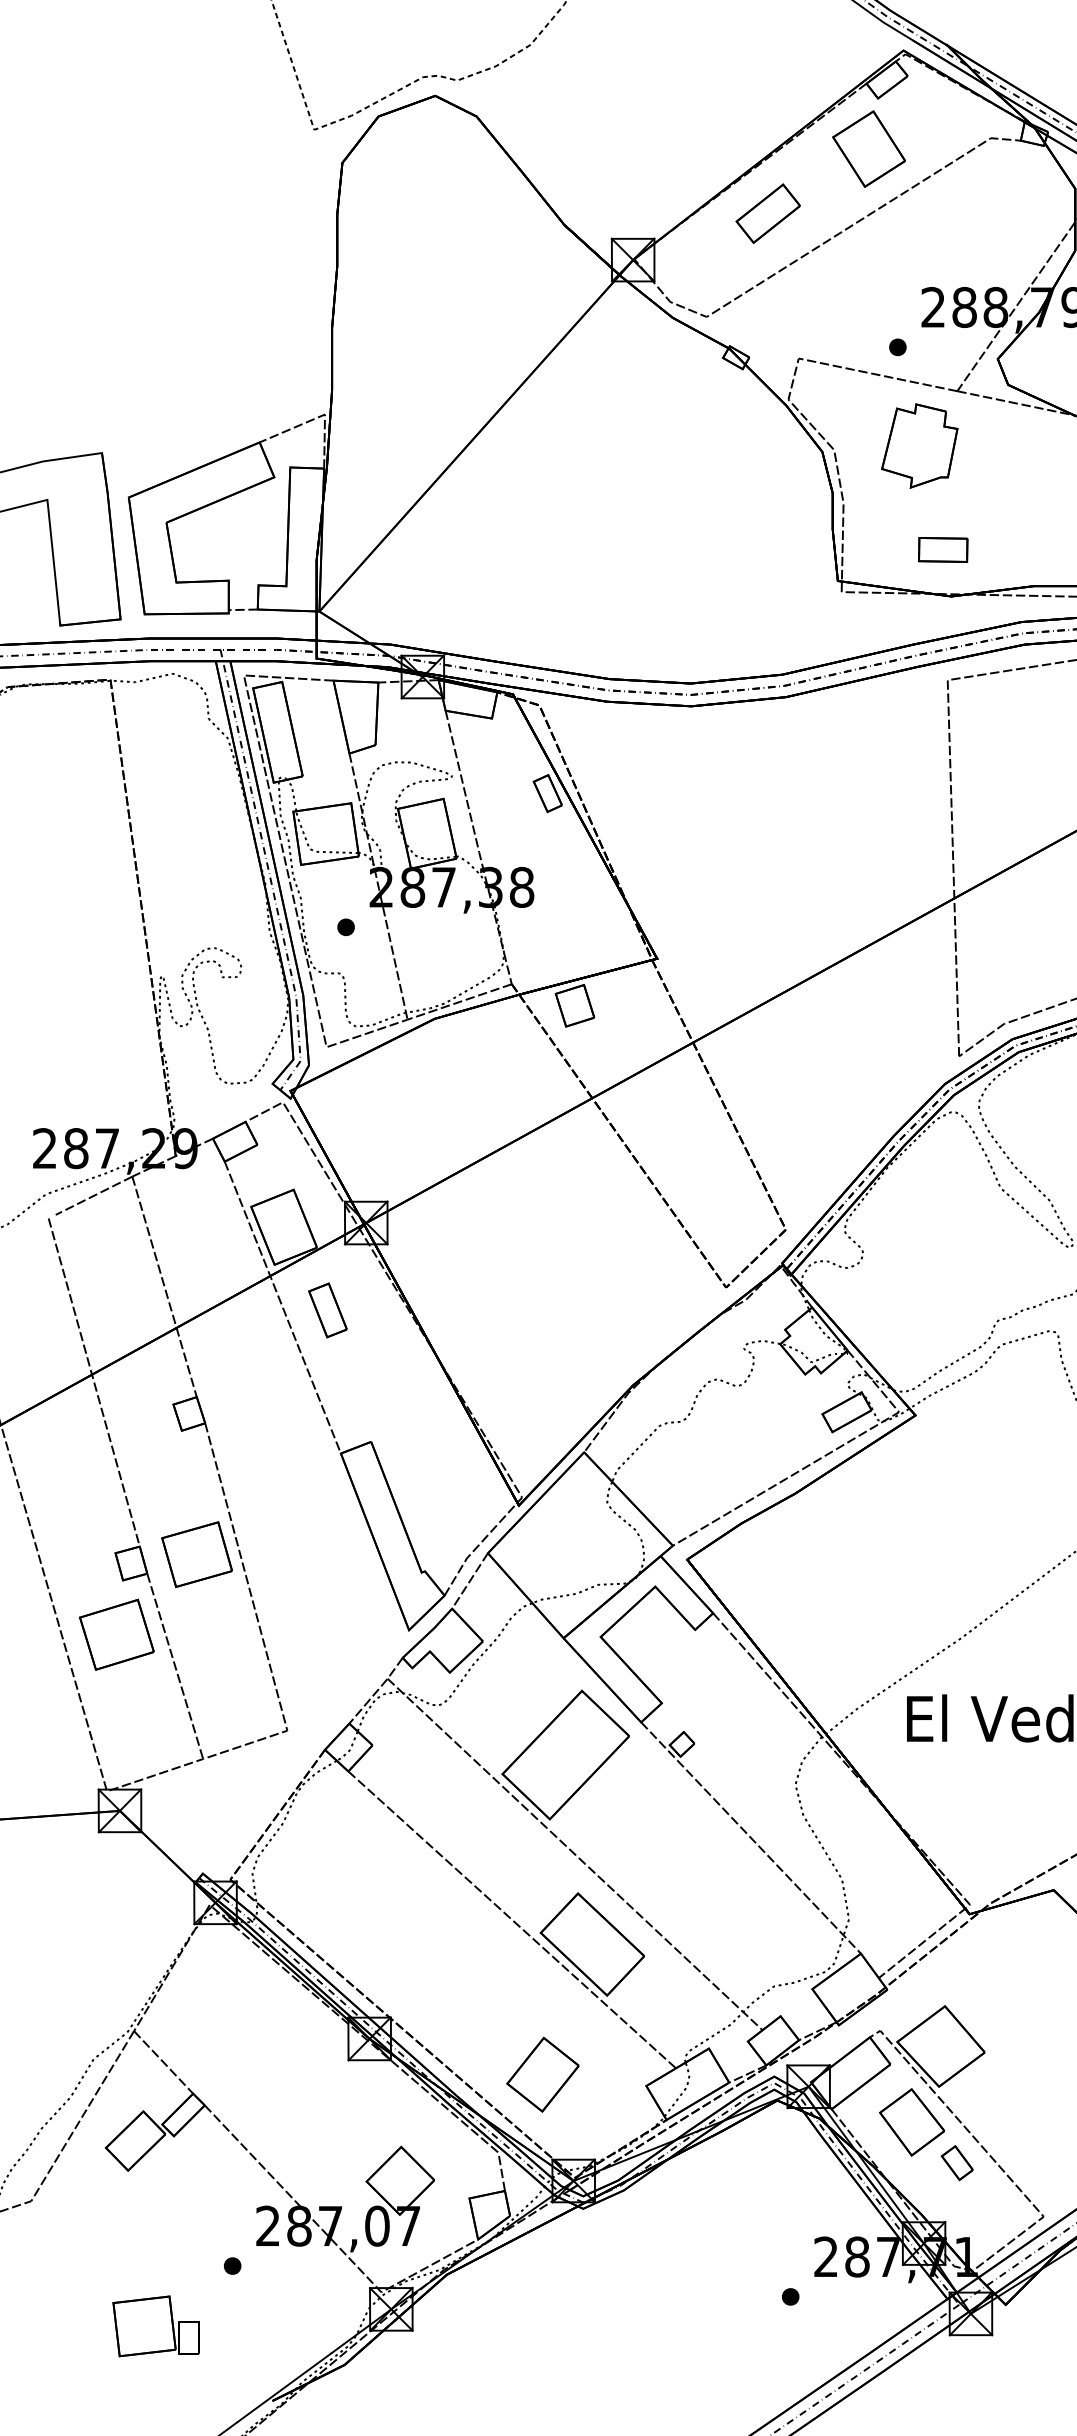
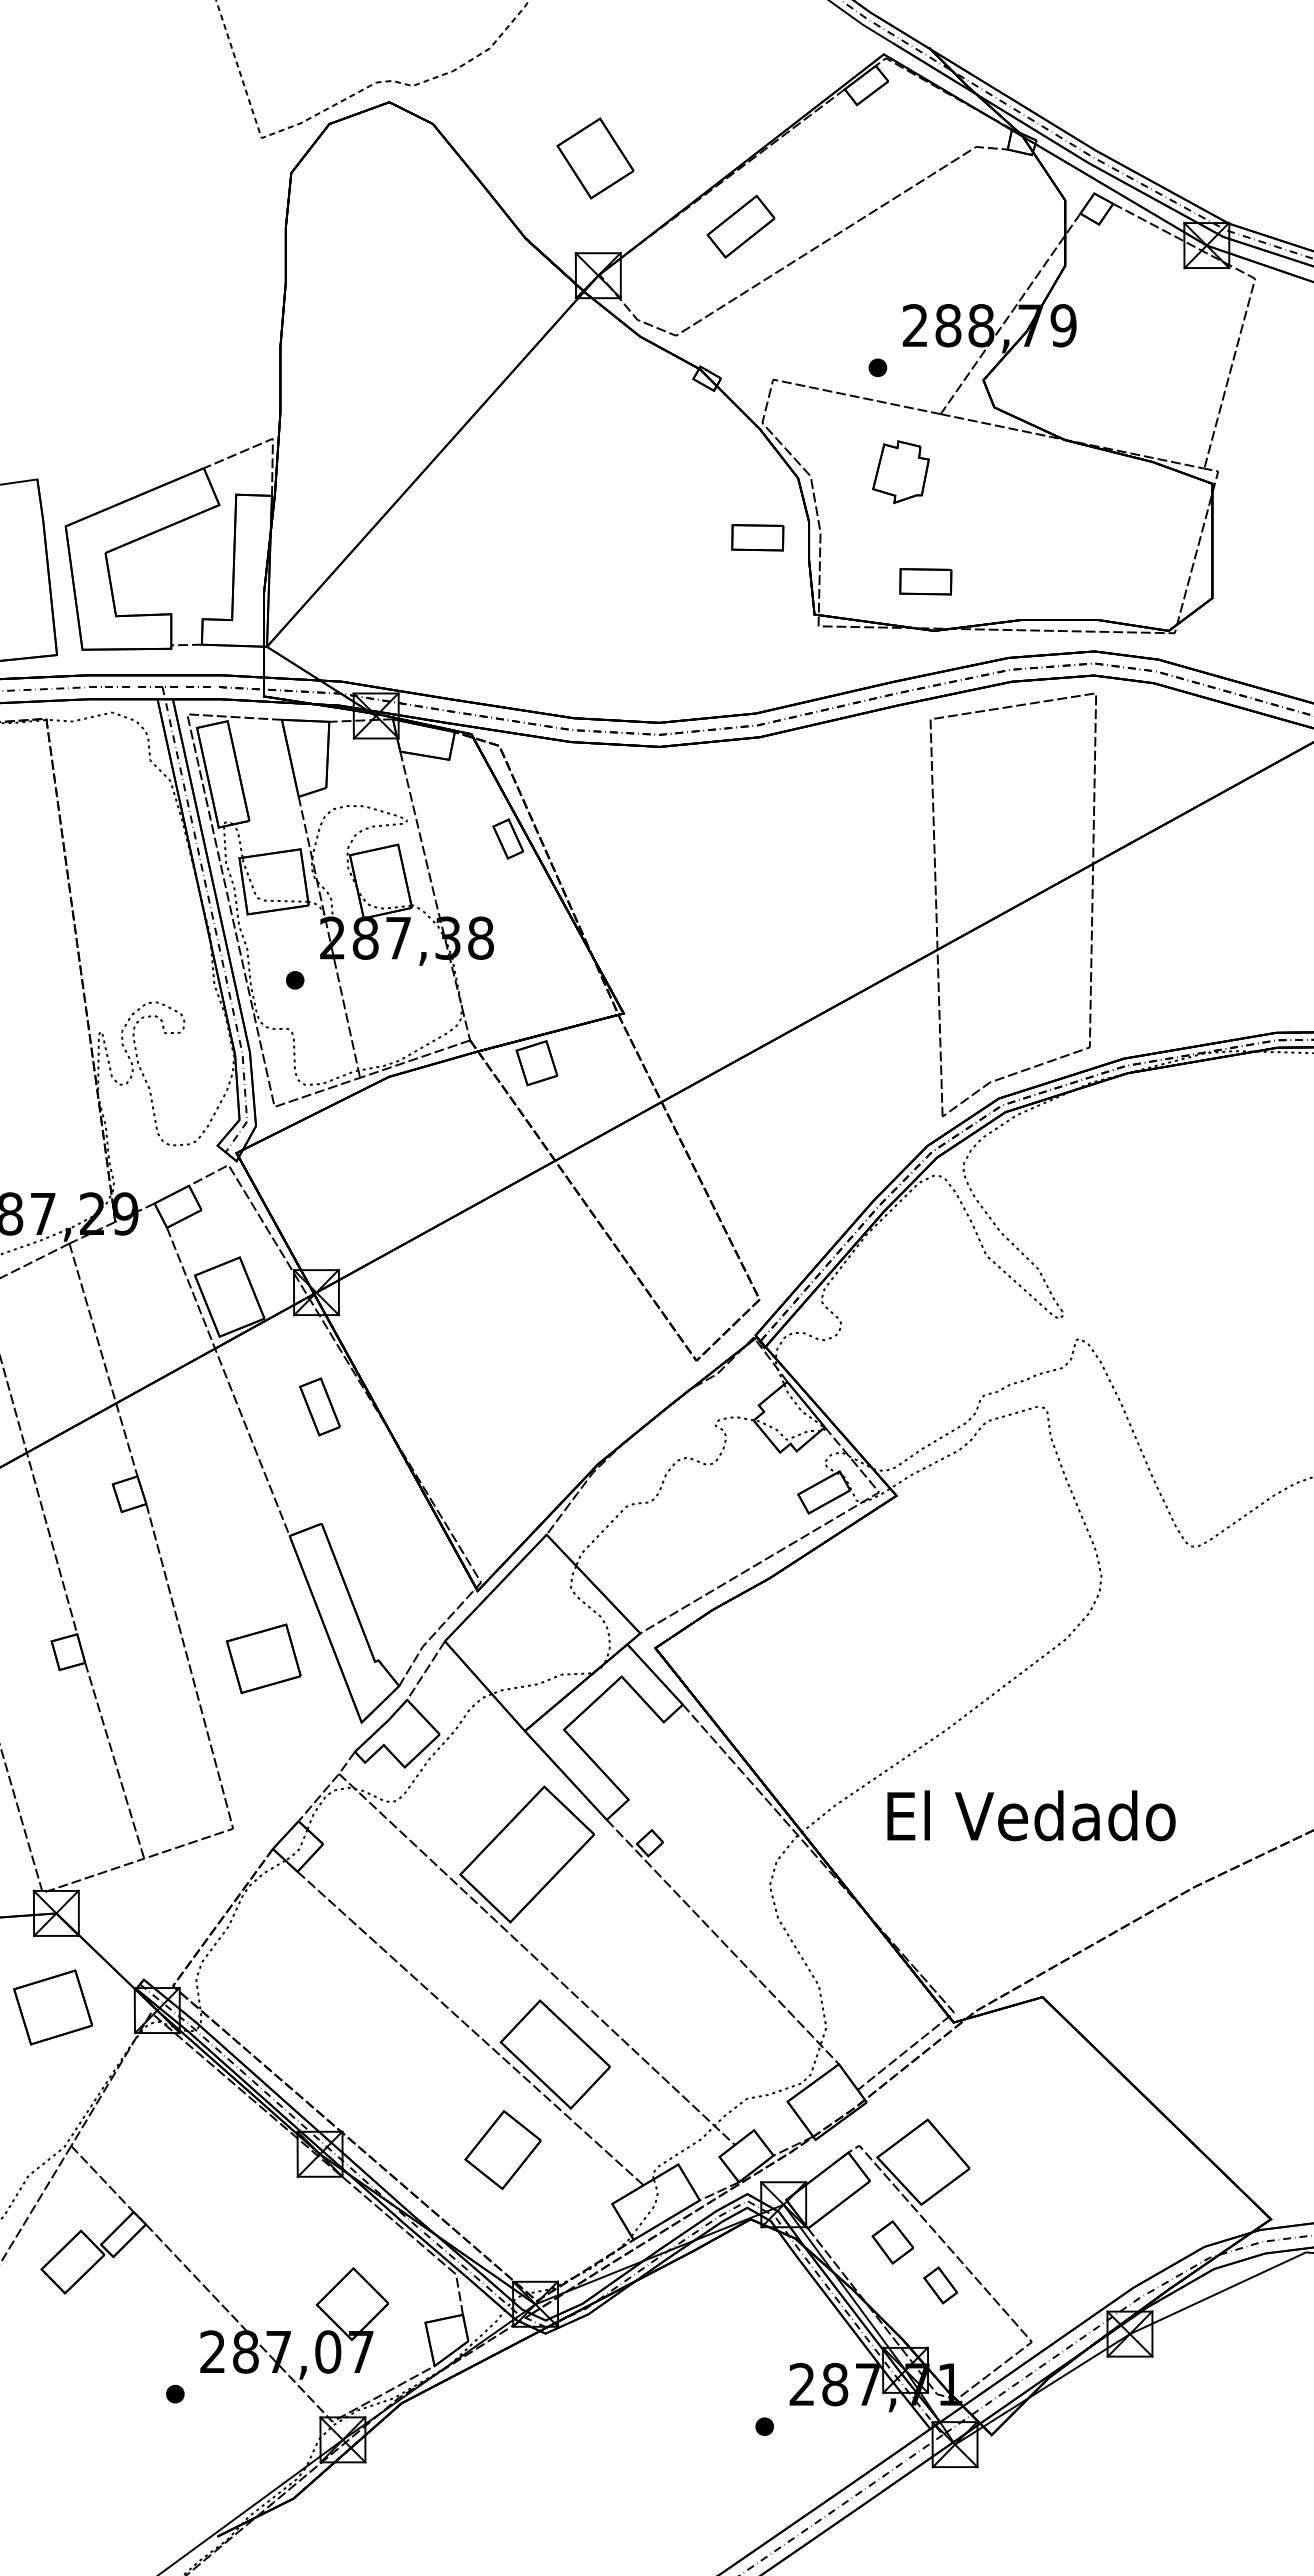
part: (869, 149) -> (595, 158), moved
part: (919, 446) -> (900, 472), size x0.7
part: (783, 508) -> (757, 537), added
part: (327, 1310) -> (319, 1406), moved
part: (196, 1554) -> (263, 1658), moved
part: (116, 1634) -> (52, 2007), moved
part: (542, 2075) -> (502, 2150), moved
part: (911, 2122) -> (892, 2242), size x0.6
part: (155, 2326) -> (93, 2457), removed

